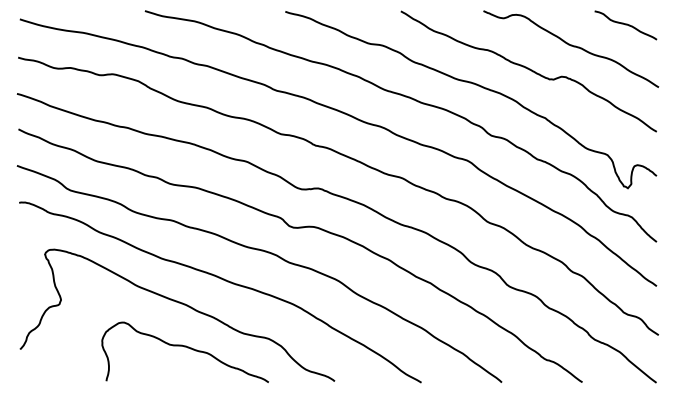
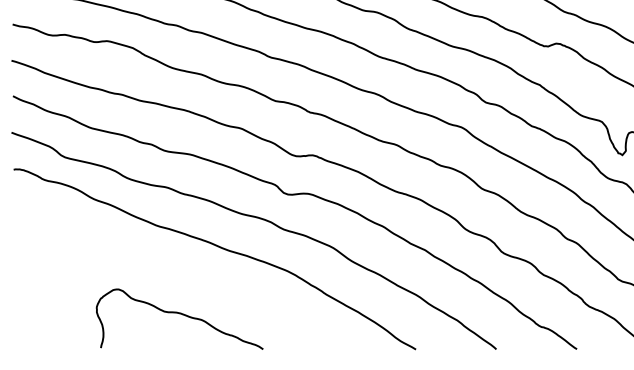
curve: (181, 304) -> (176, 271), removed

